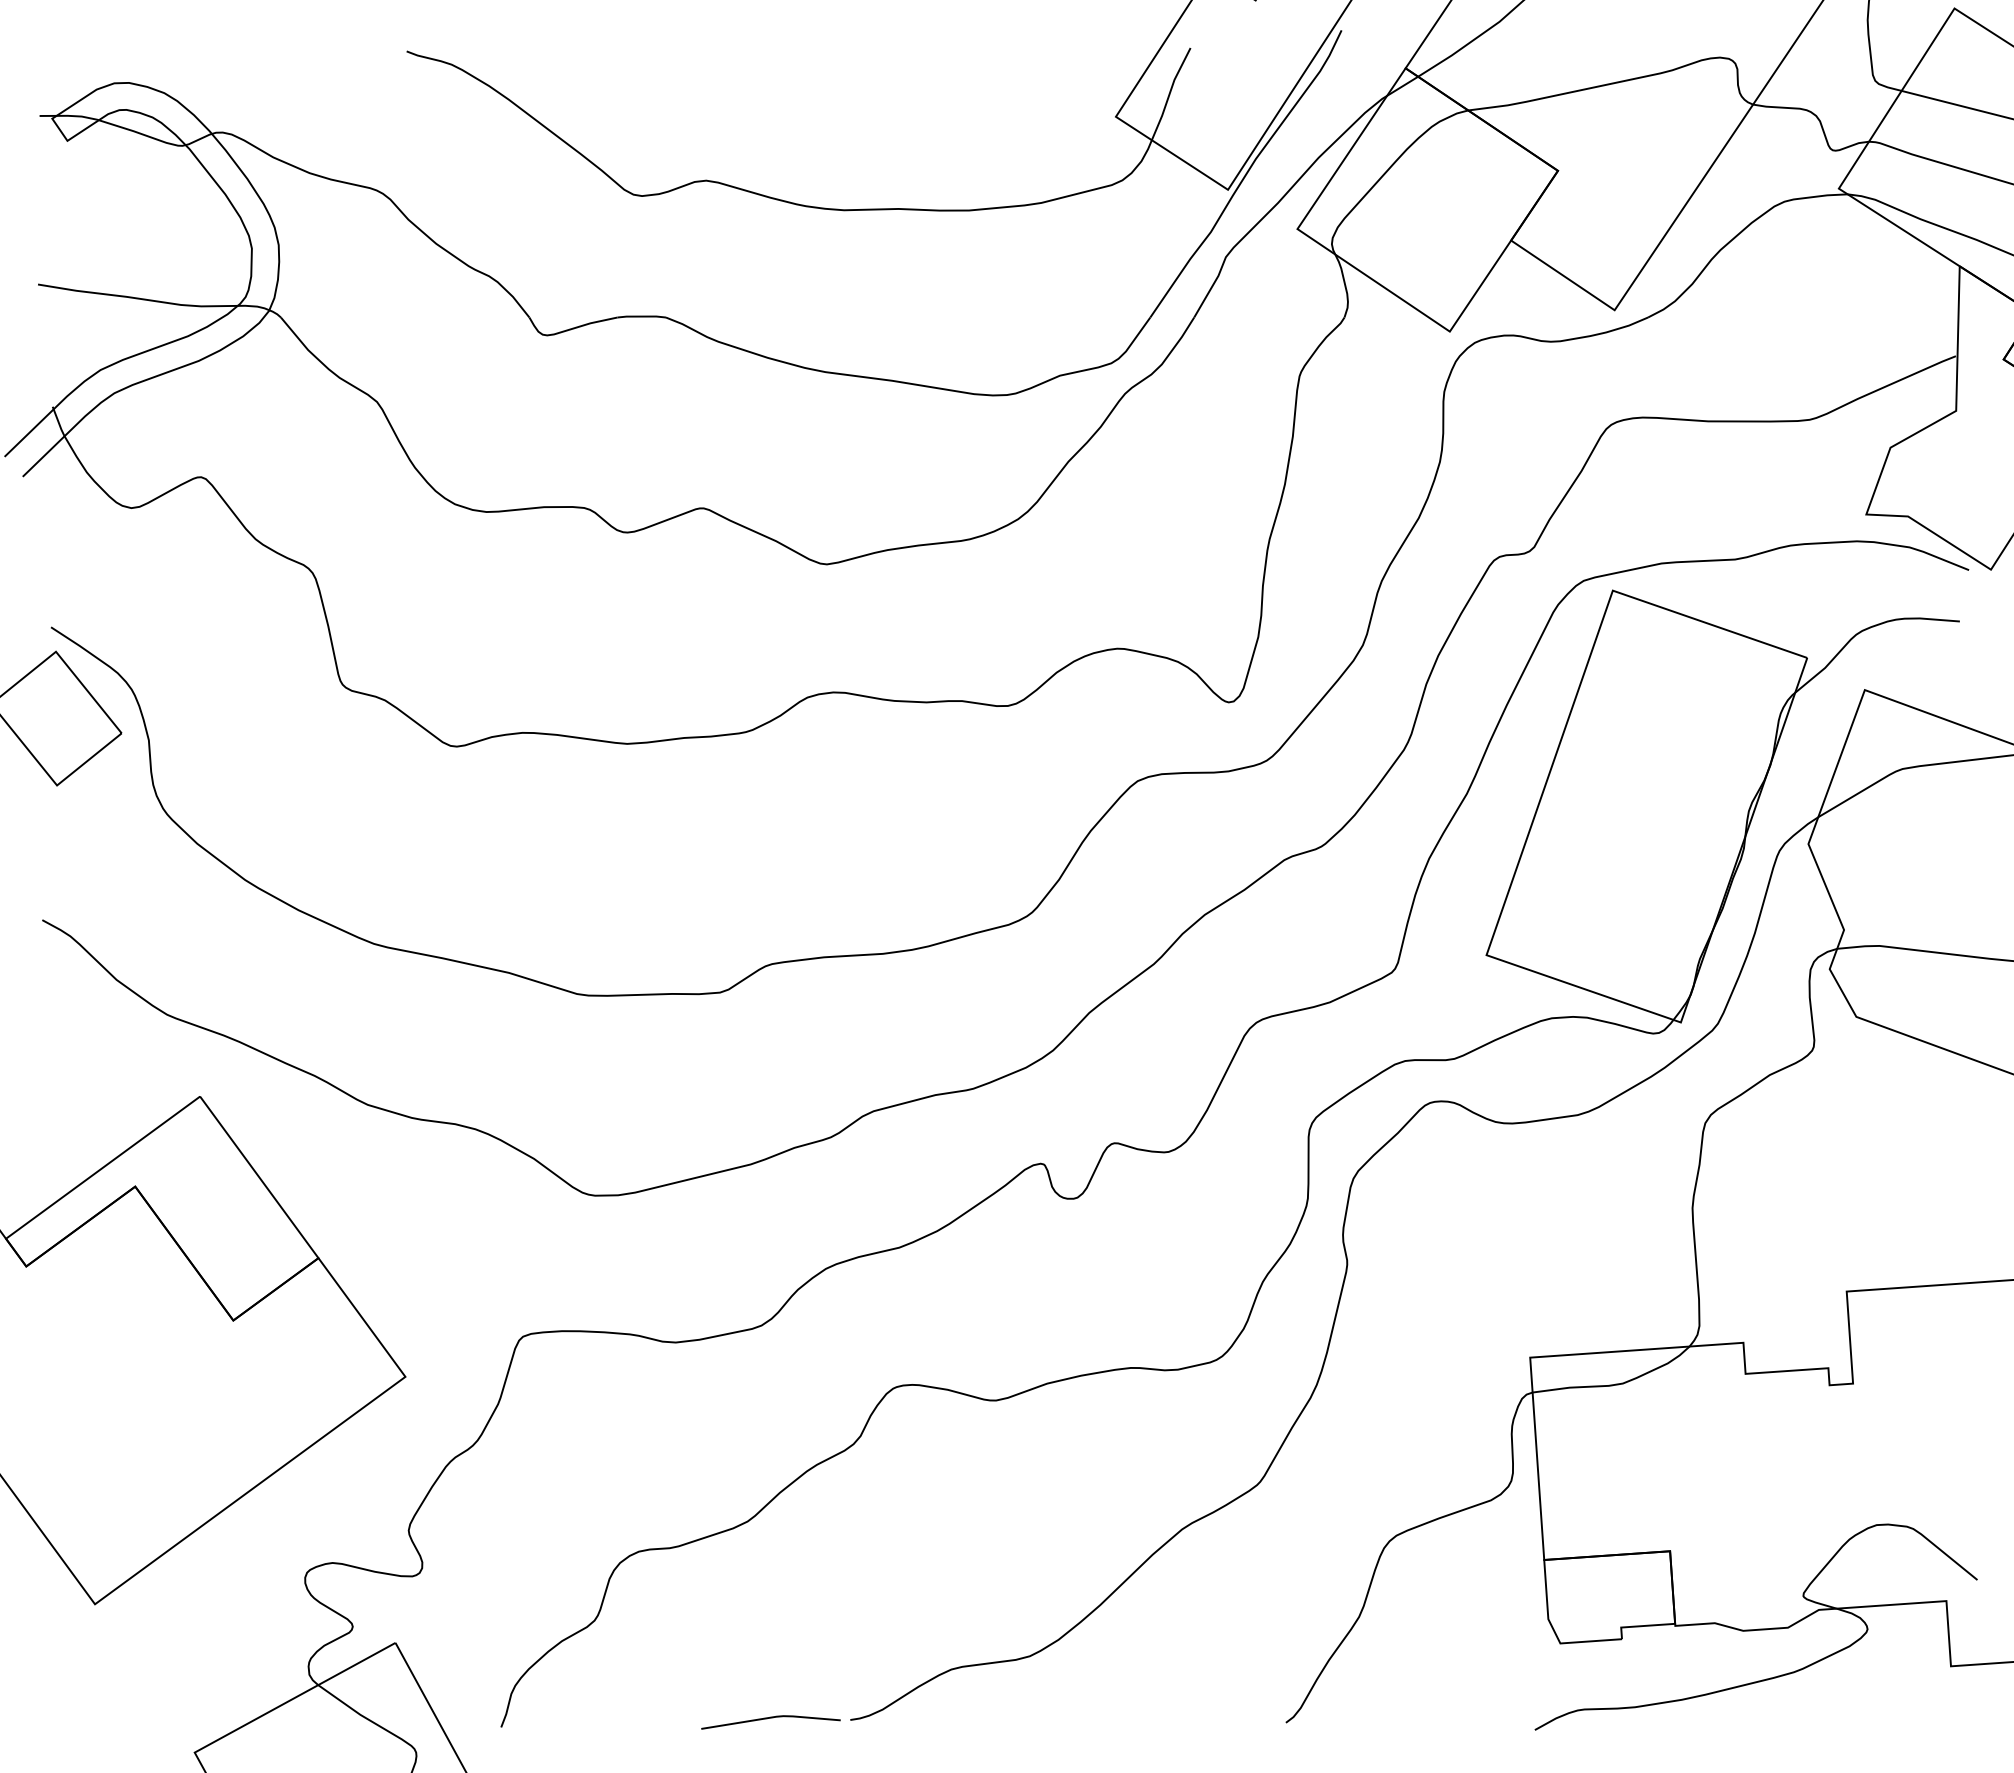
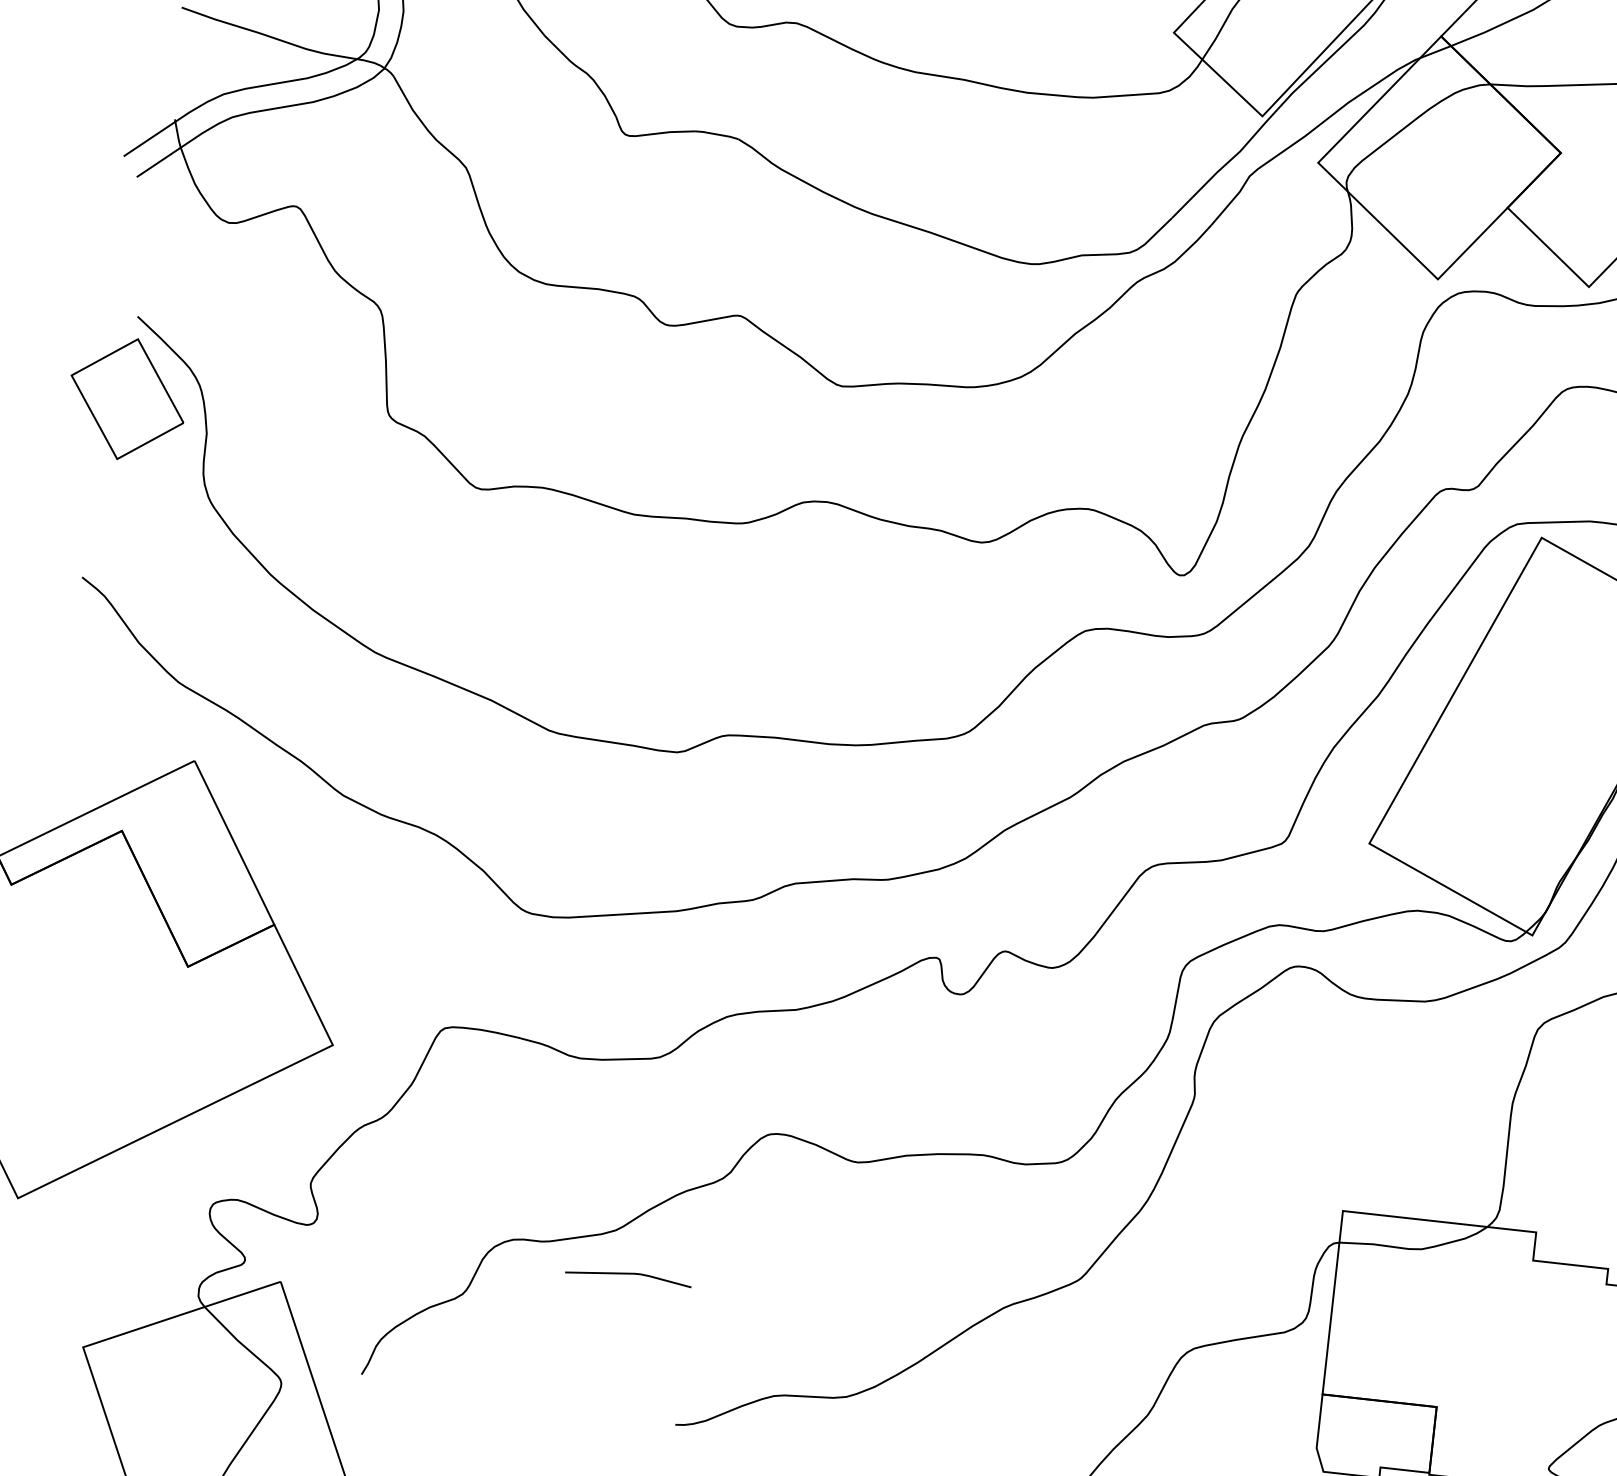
line: (770, 1718) -> (628, 1274), moved

